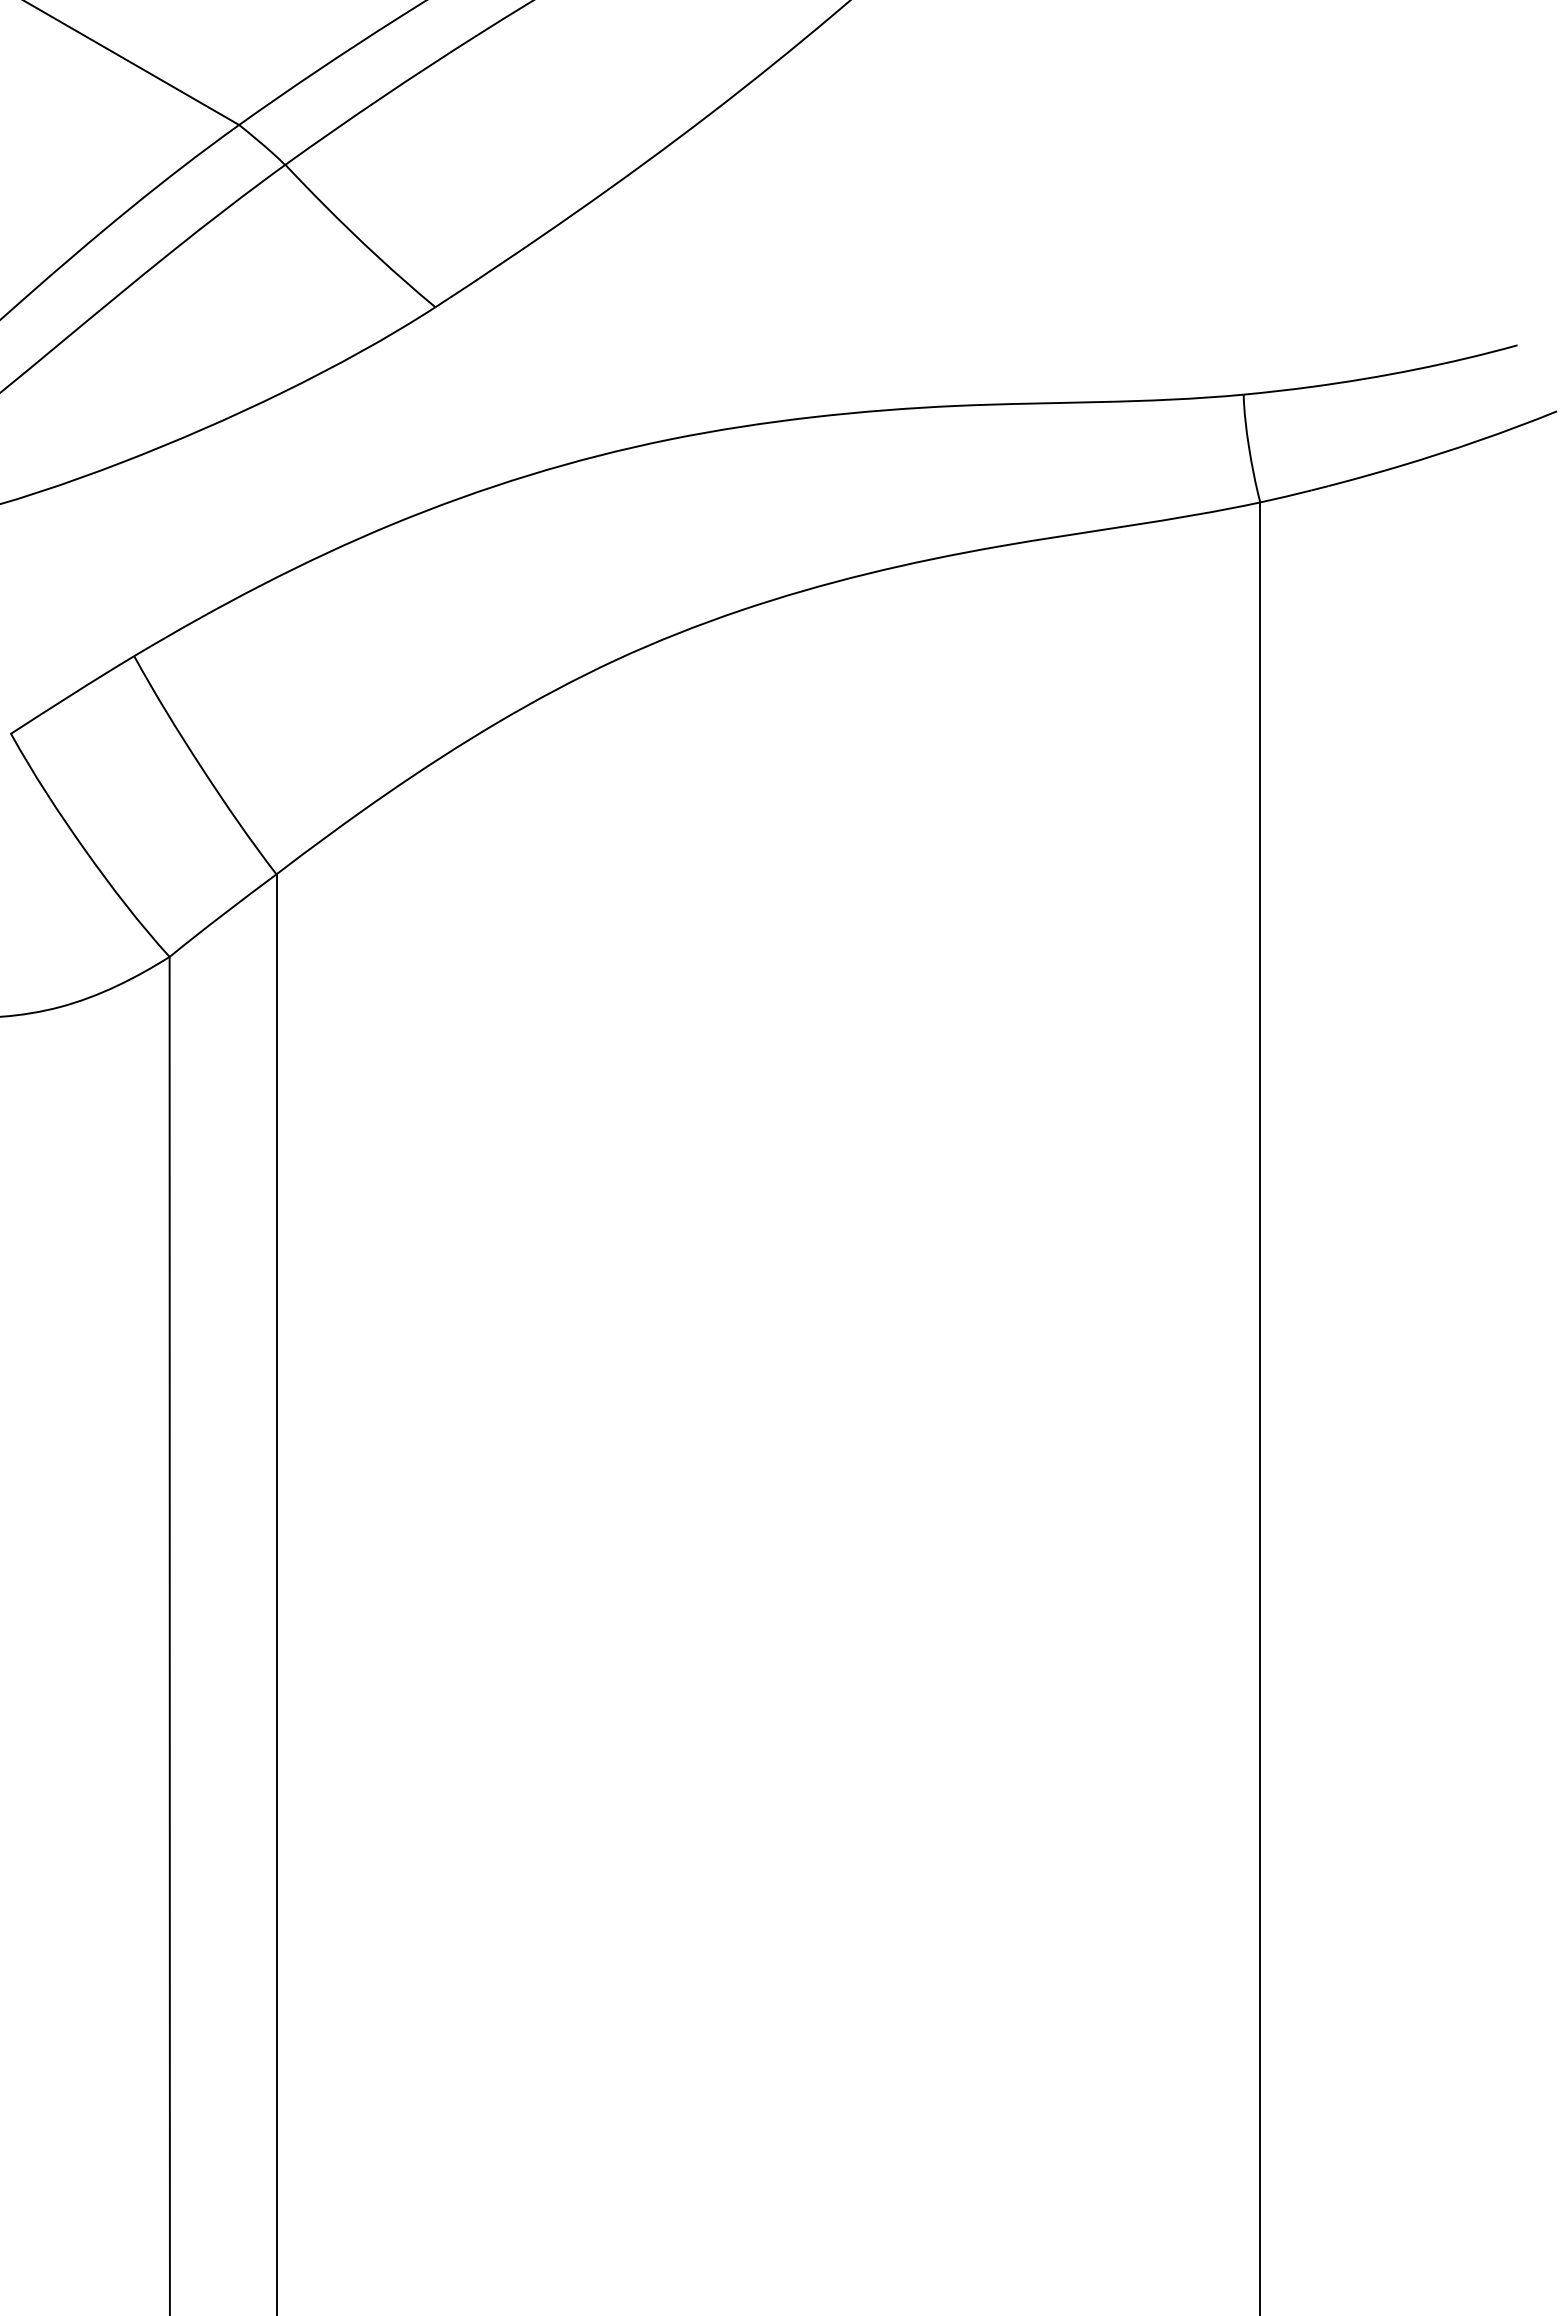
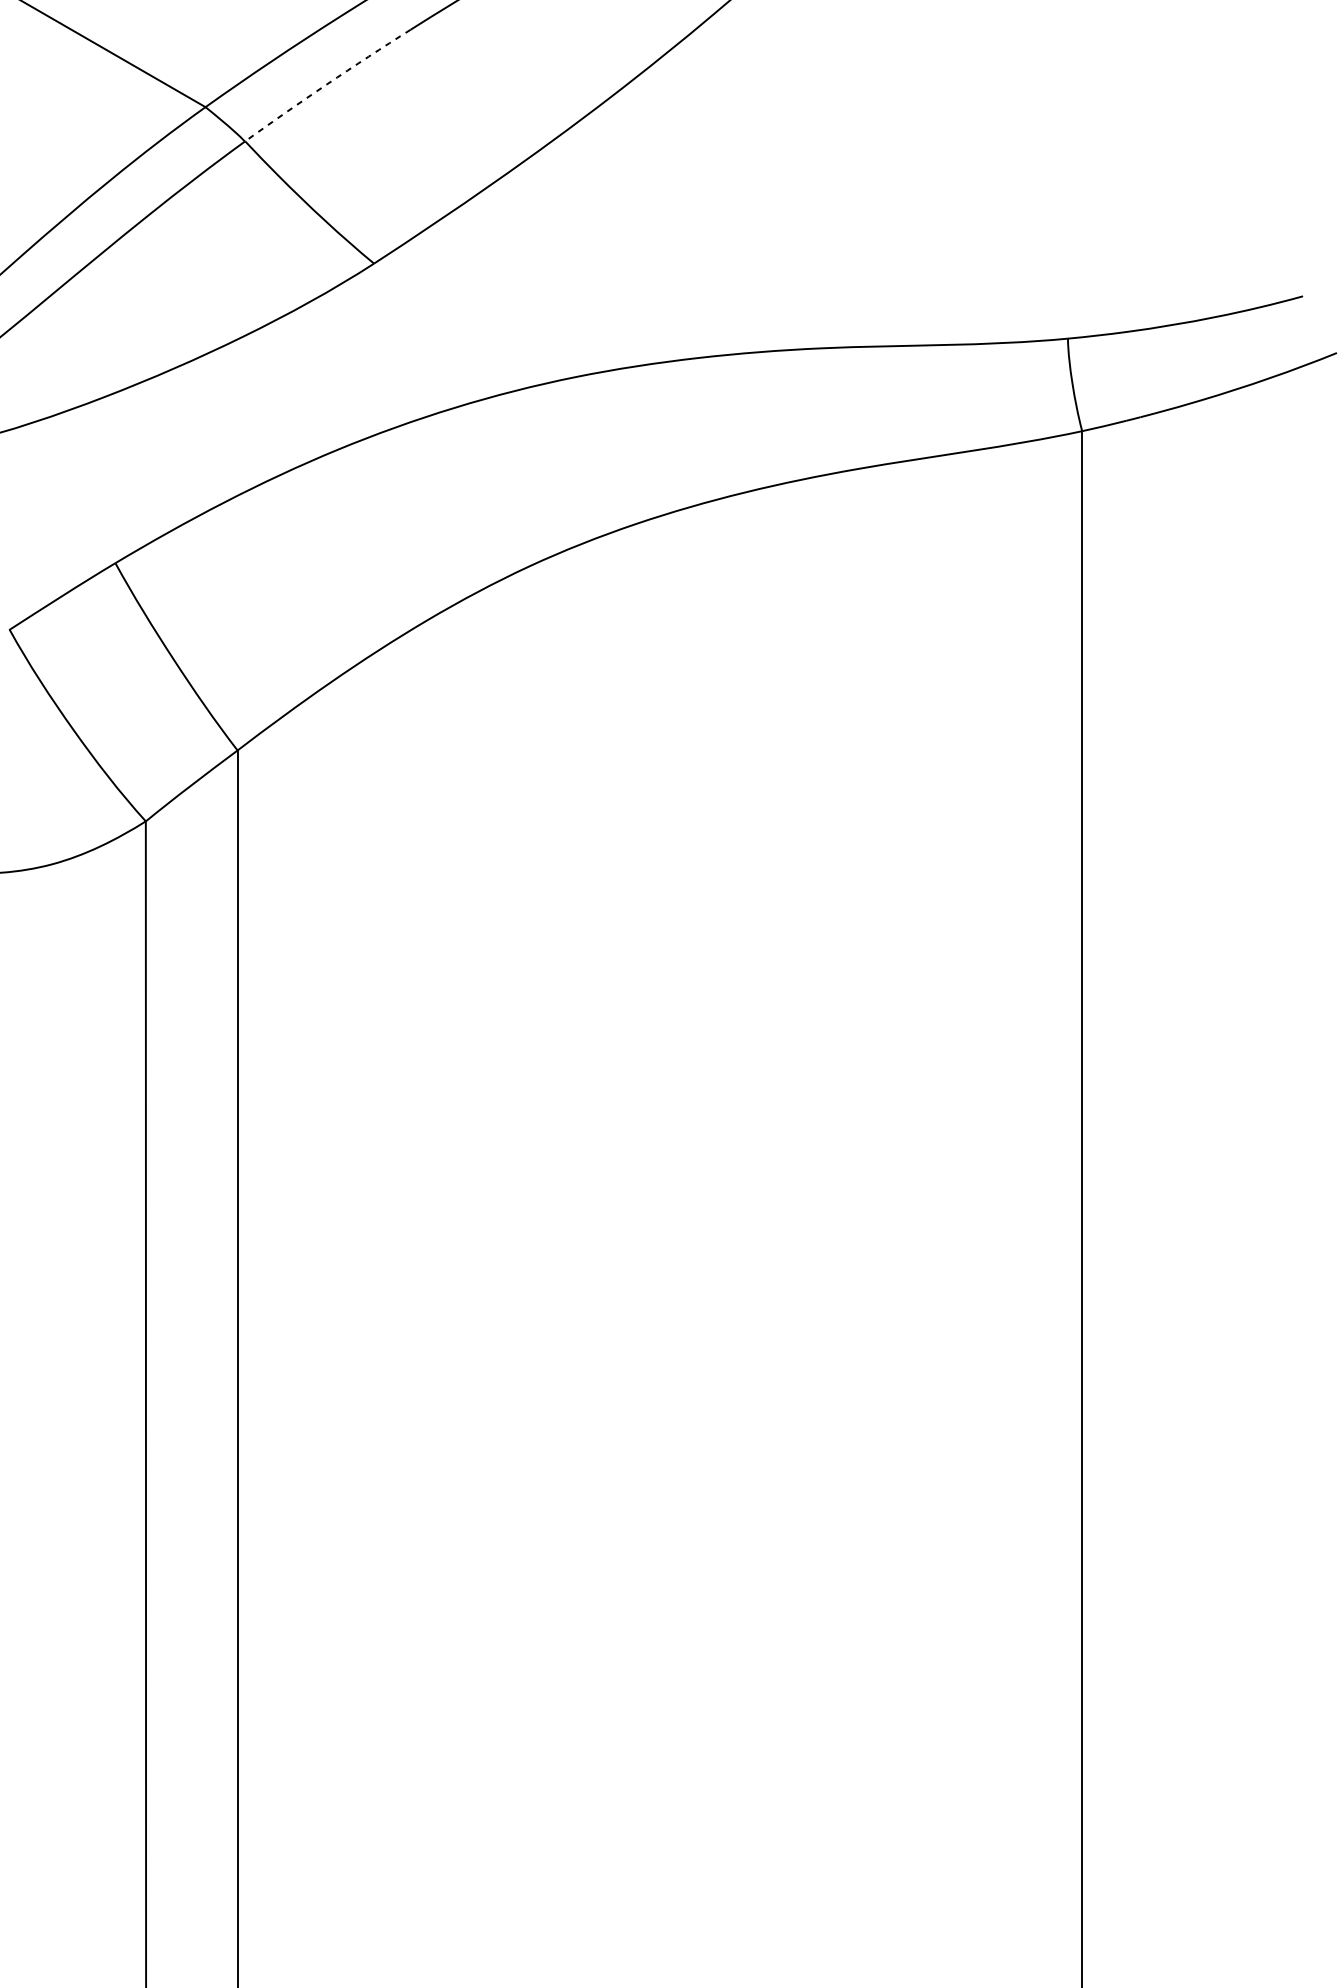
arc: (380, 98) -> (326, 84), solid -> dashed

